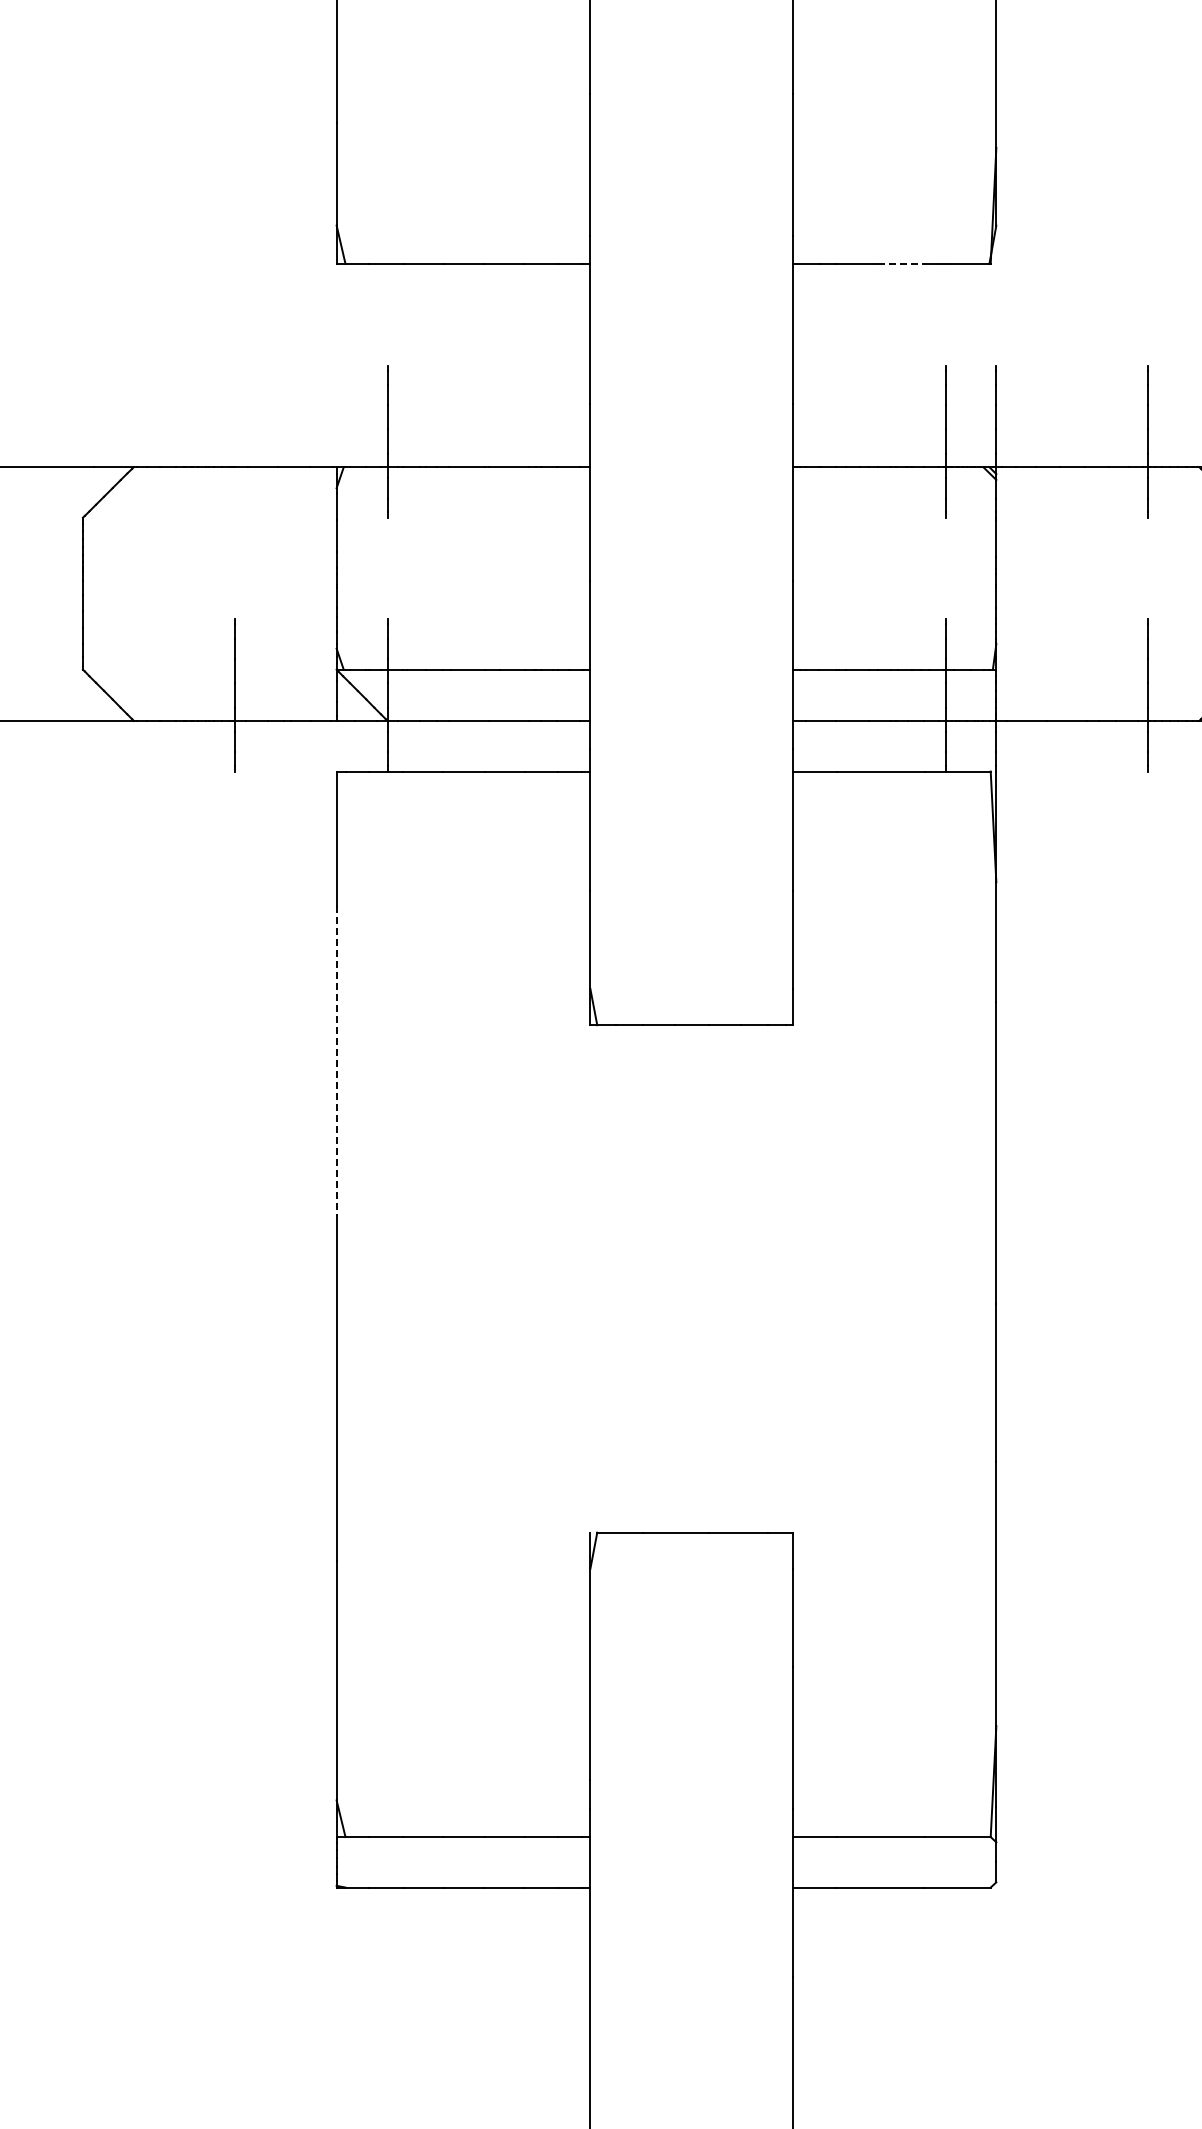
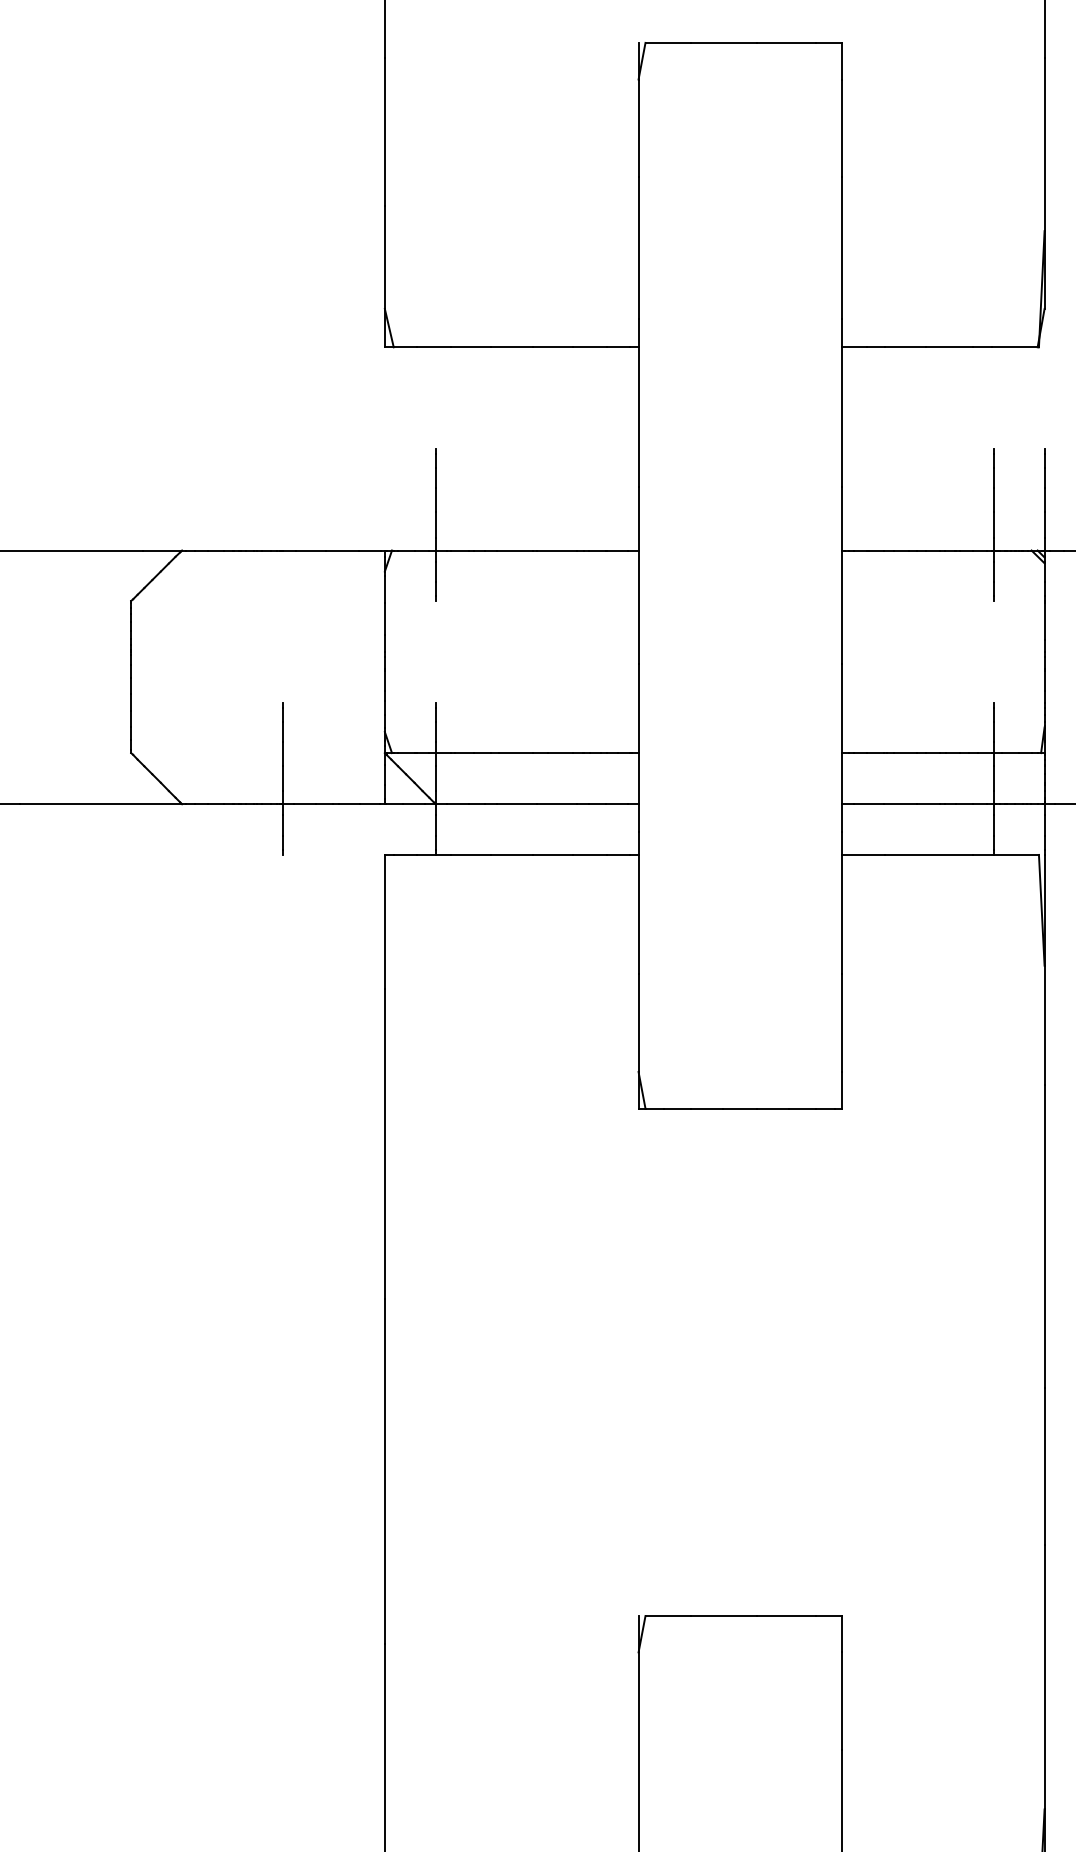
line: (901, 263) -> (949, 346), dashed -> solid
line: (336, 1061) -> (384, 1144), dashed -> solid

